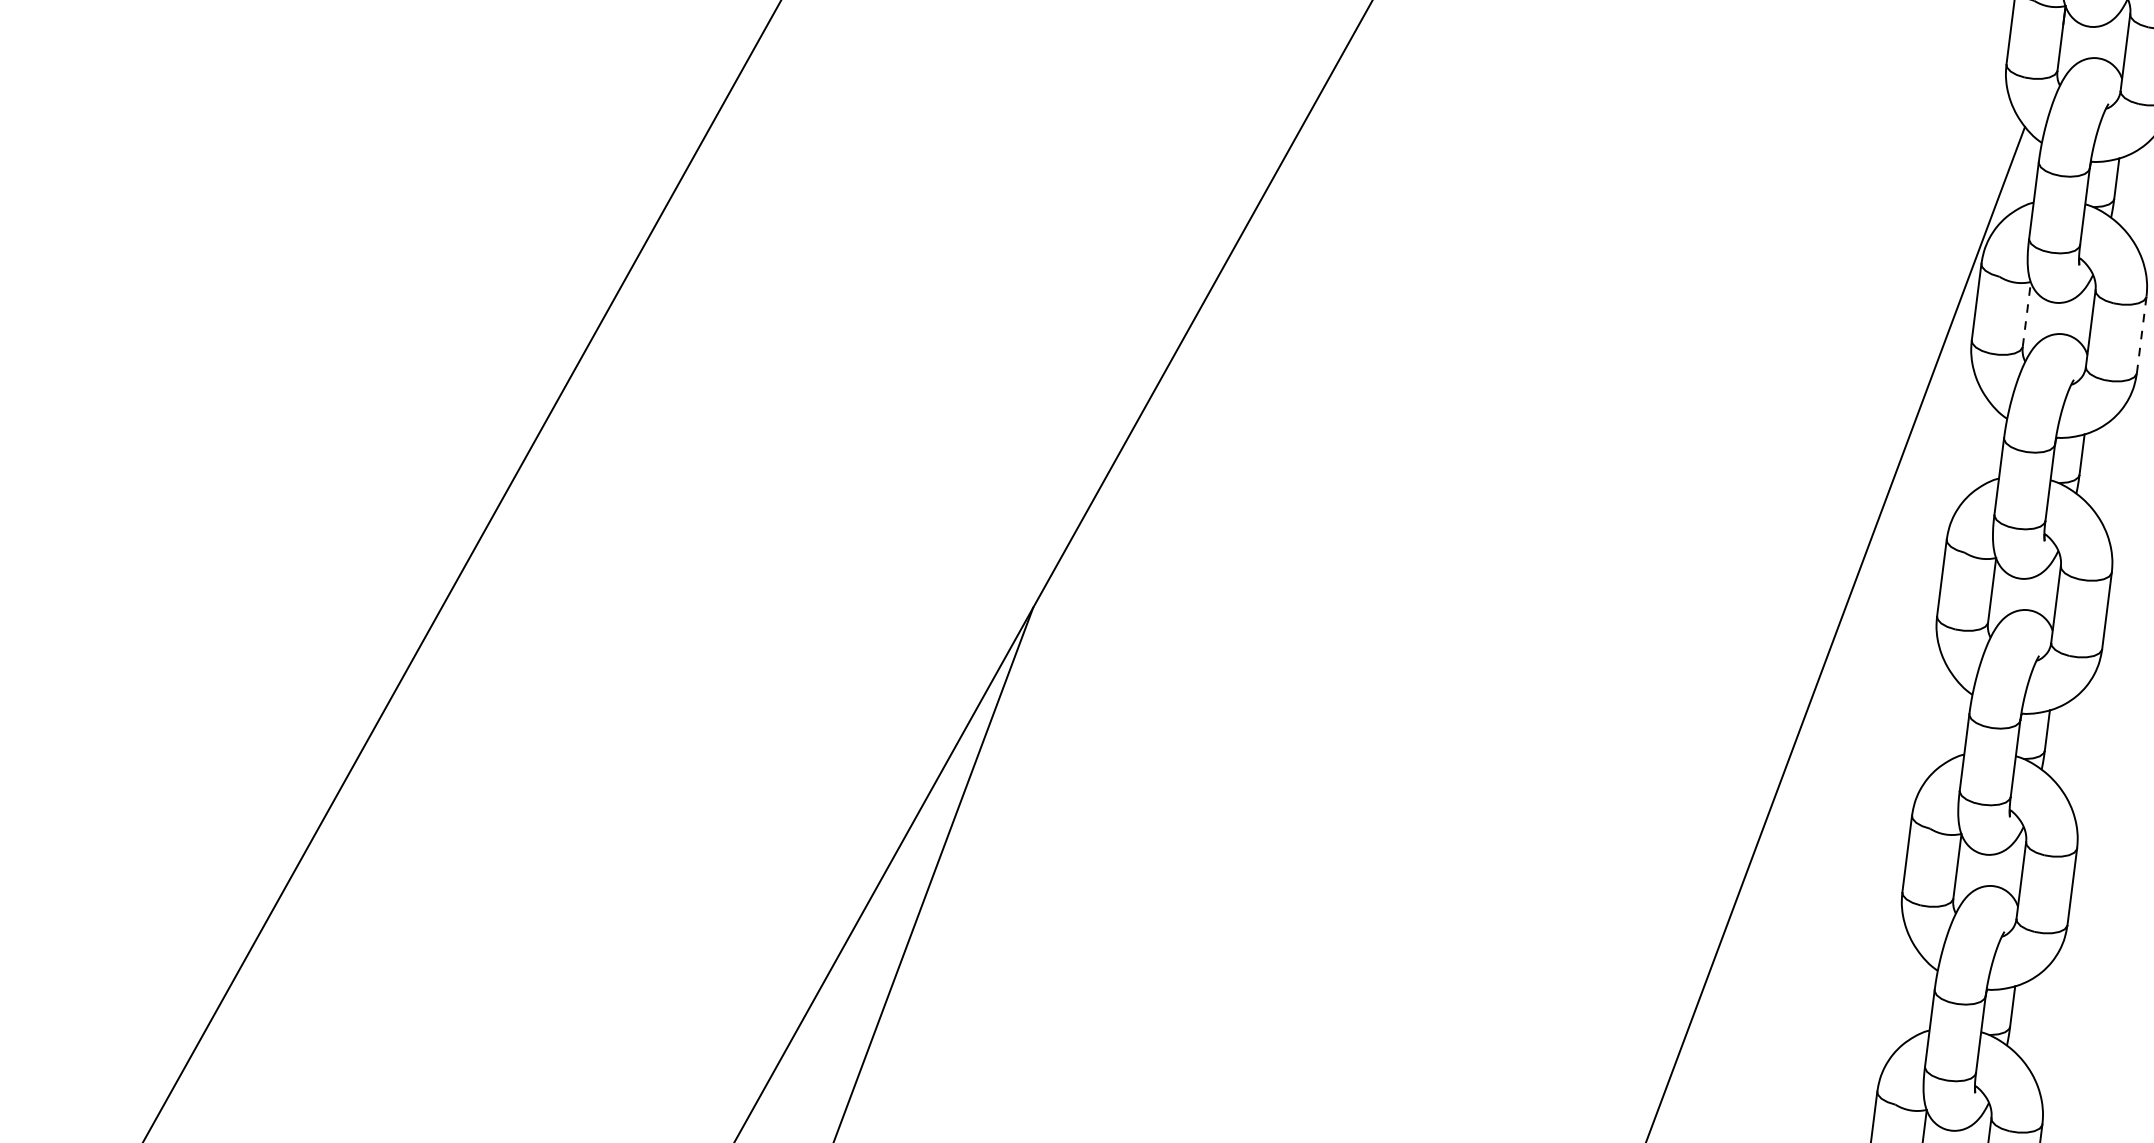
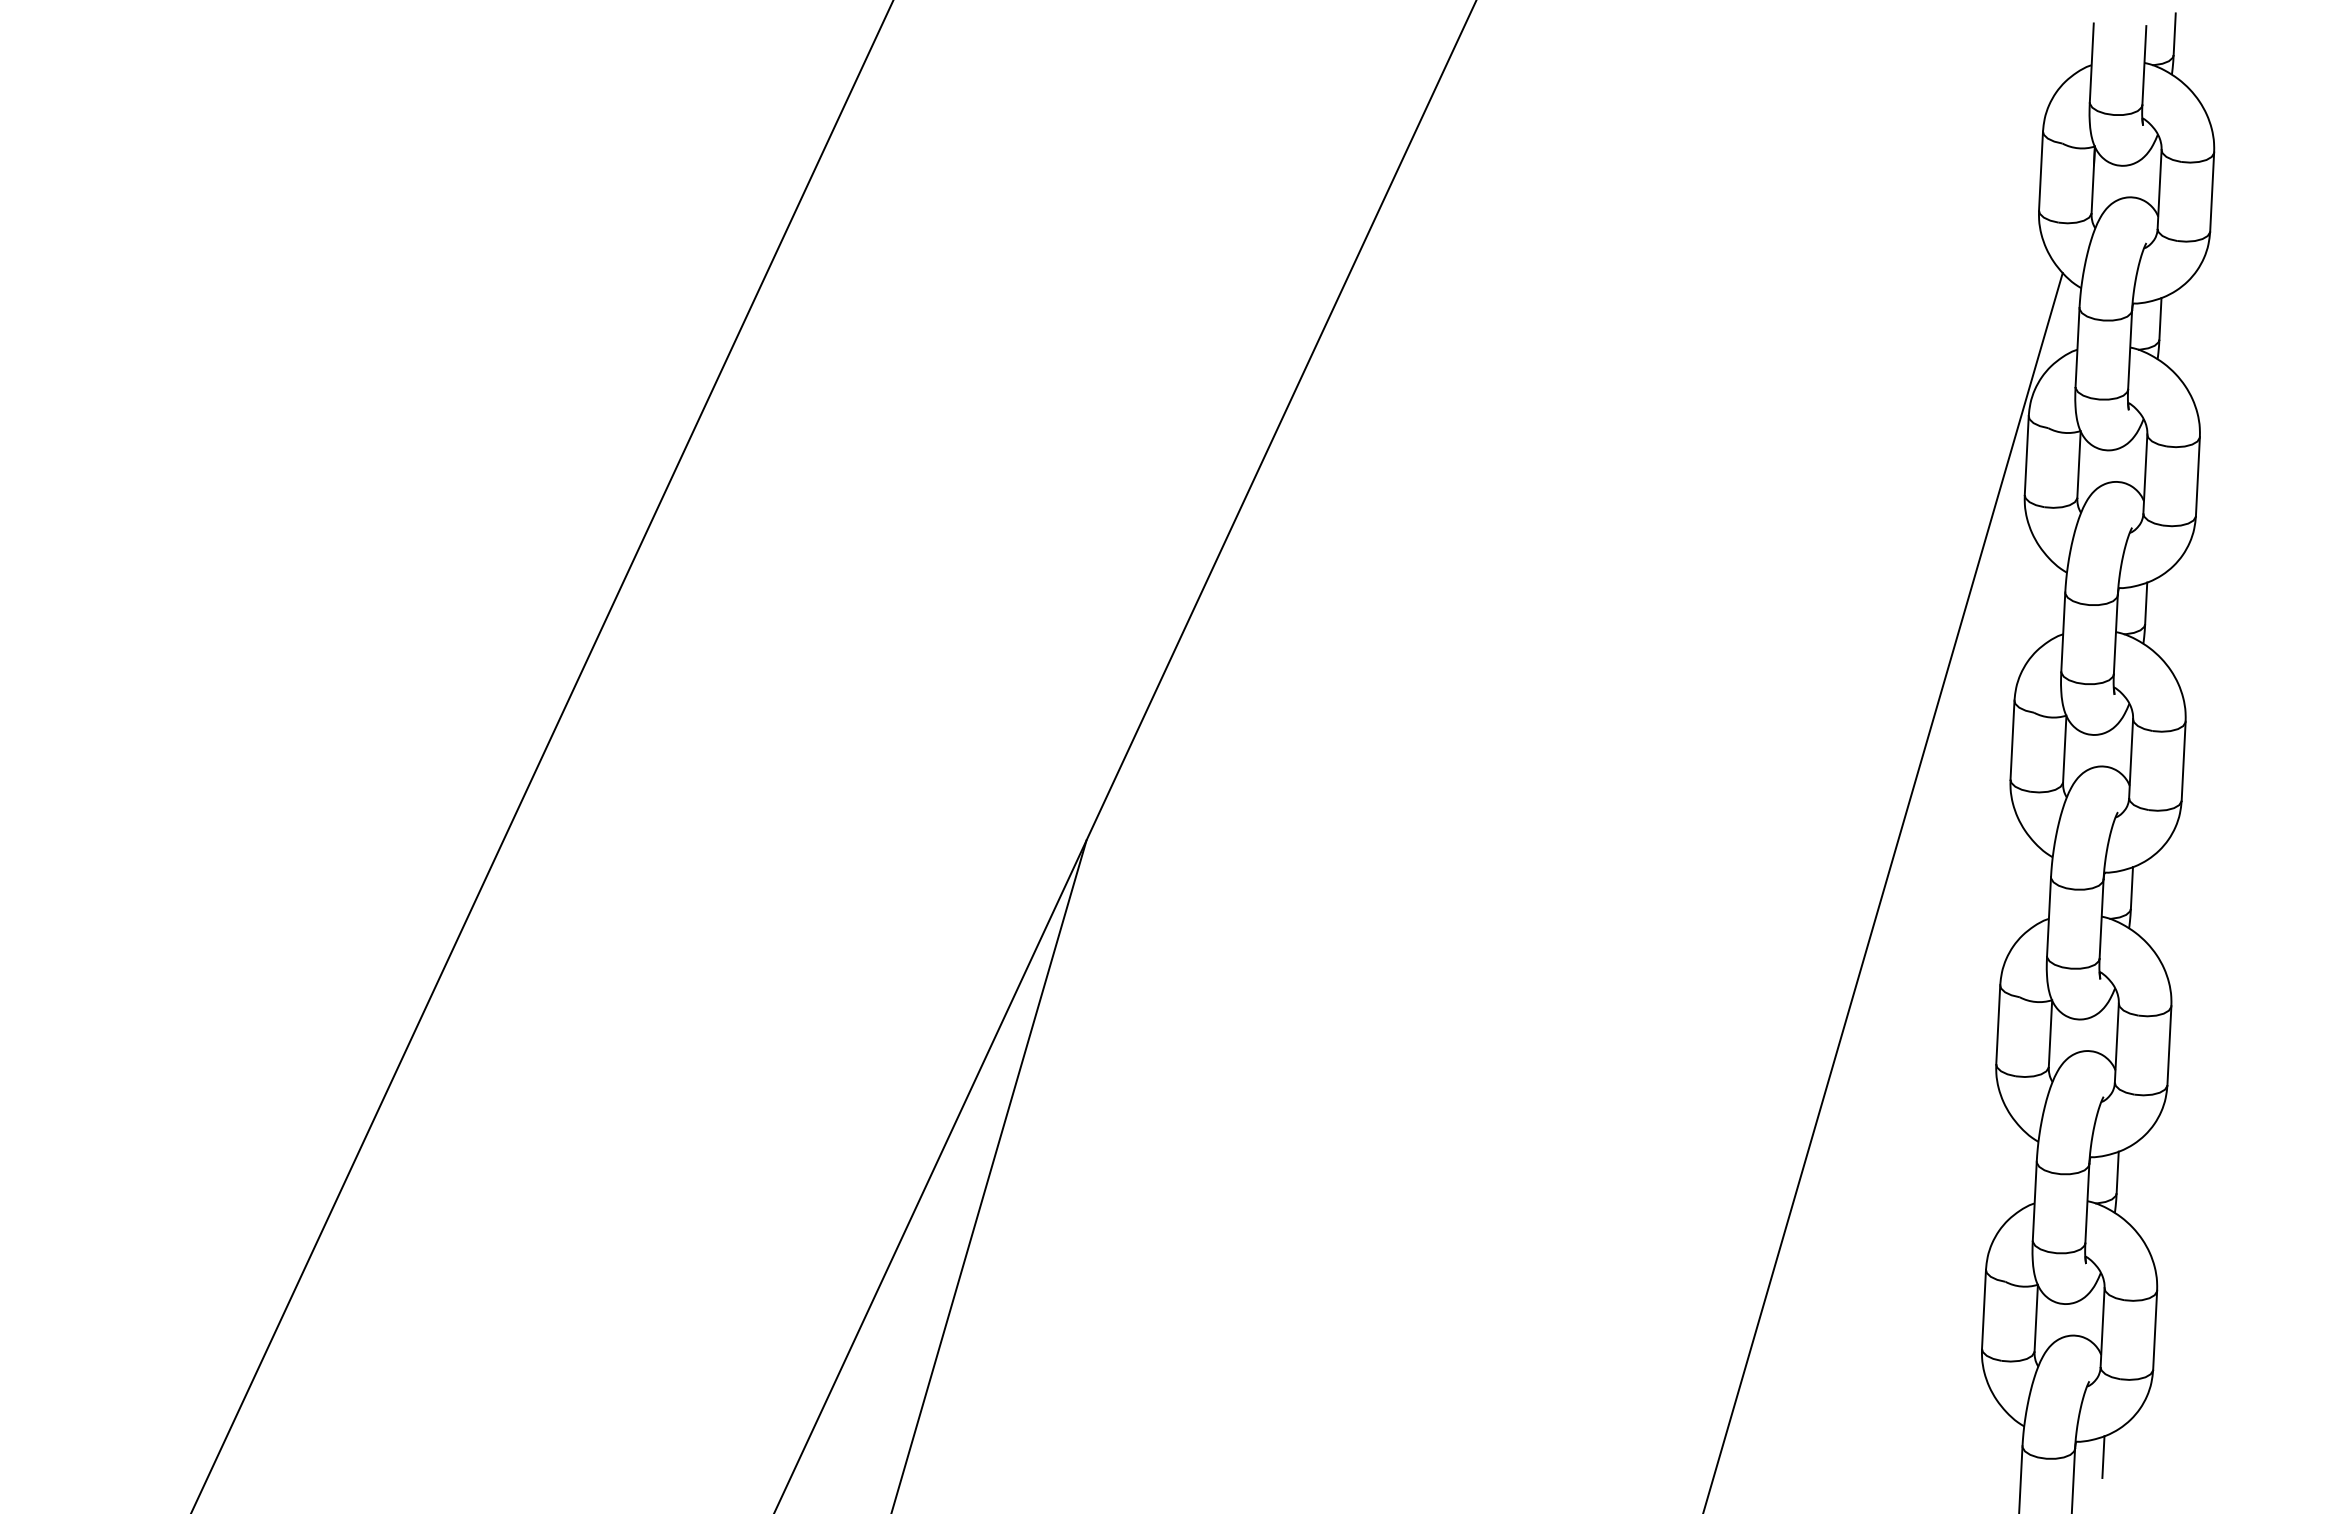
line: (2027, 313) -> (2079, 463), dashed -> solid
line: (2141, 334) -> (2197, 476), dashed -> solid

